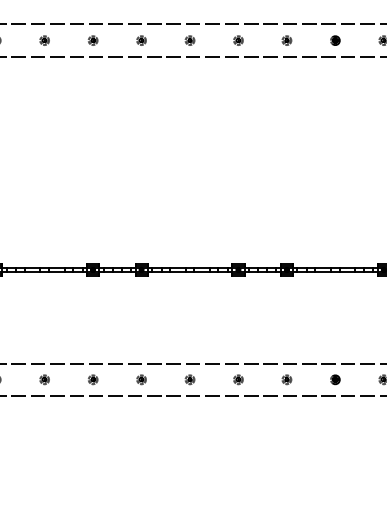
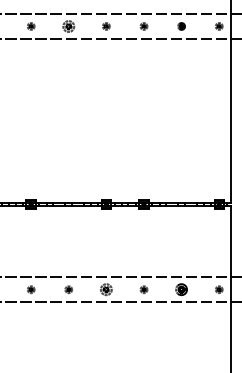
part: (189, 40) -> (68, 26), size x1.6
part: (238, 379) -> (106, 289), size x1.6
part: (335, 379) -> (181, 289), size x1.6

